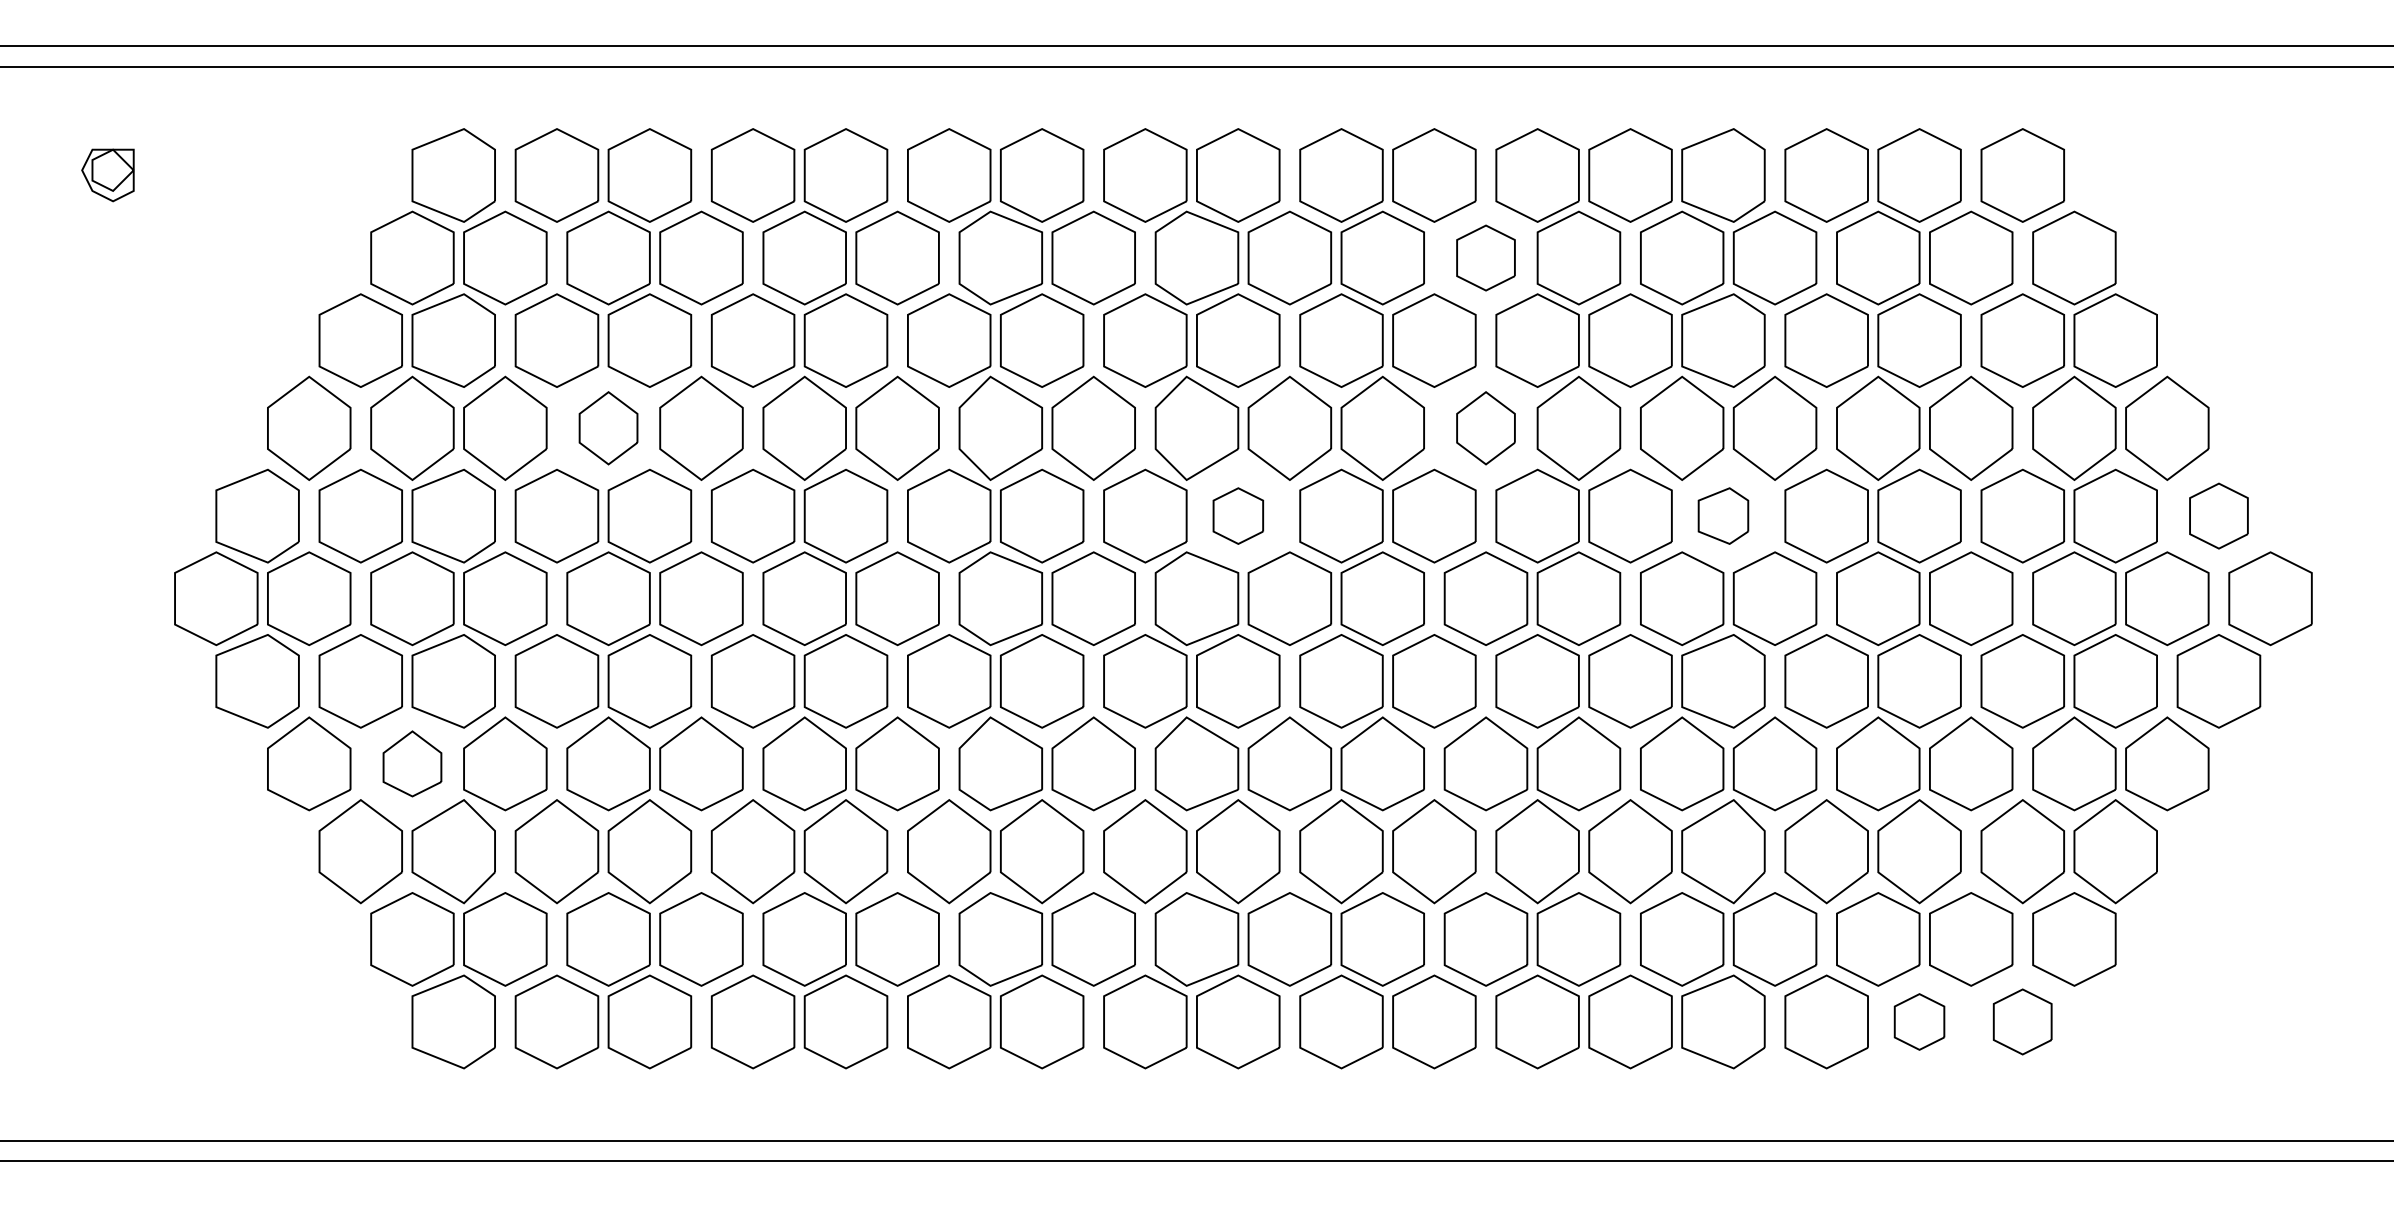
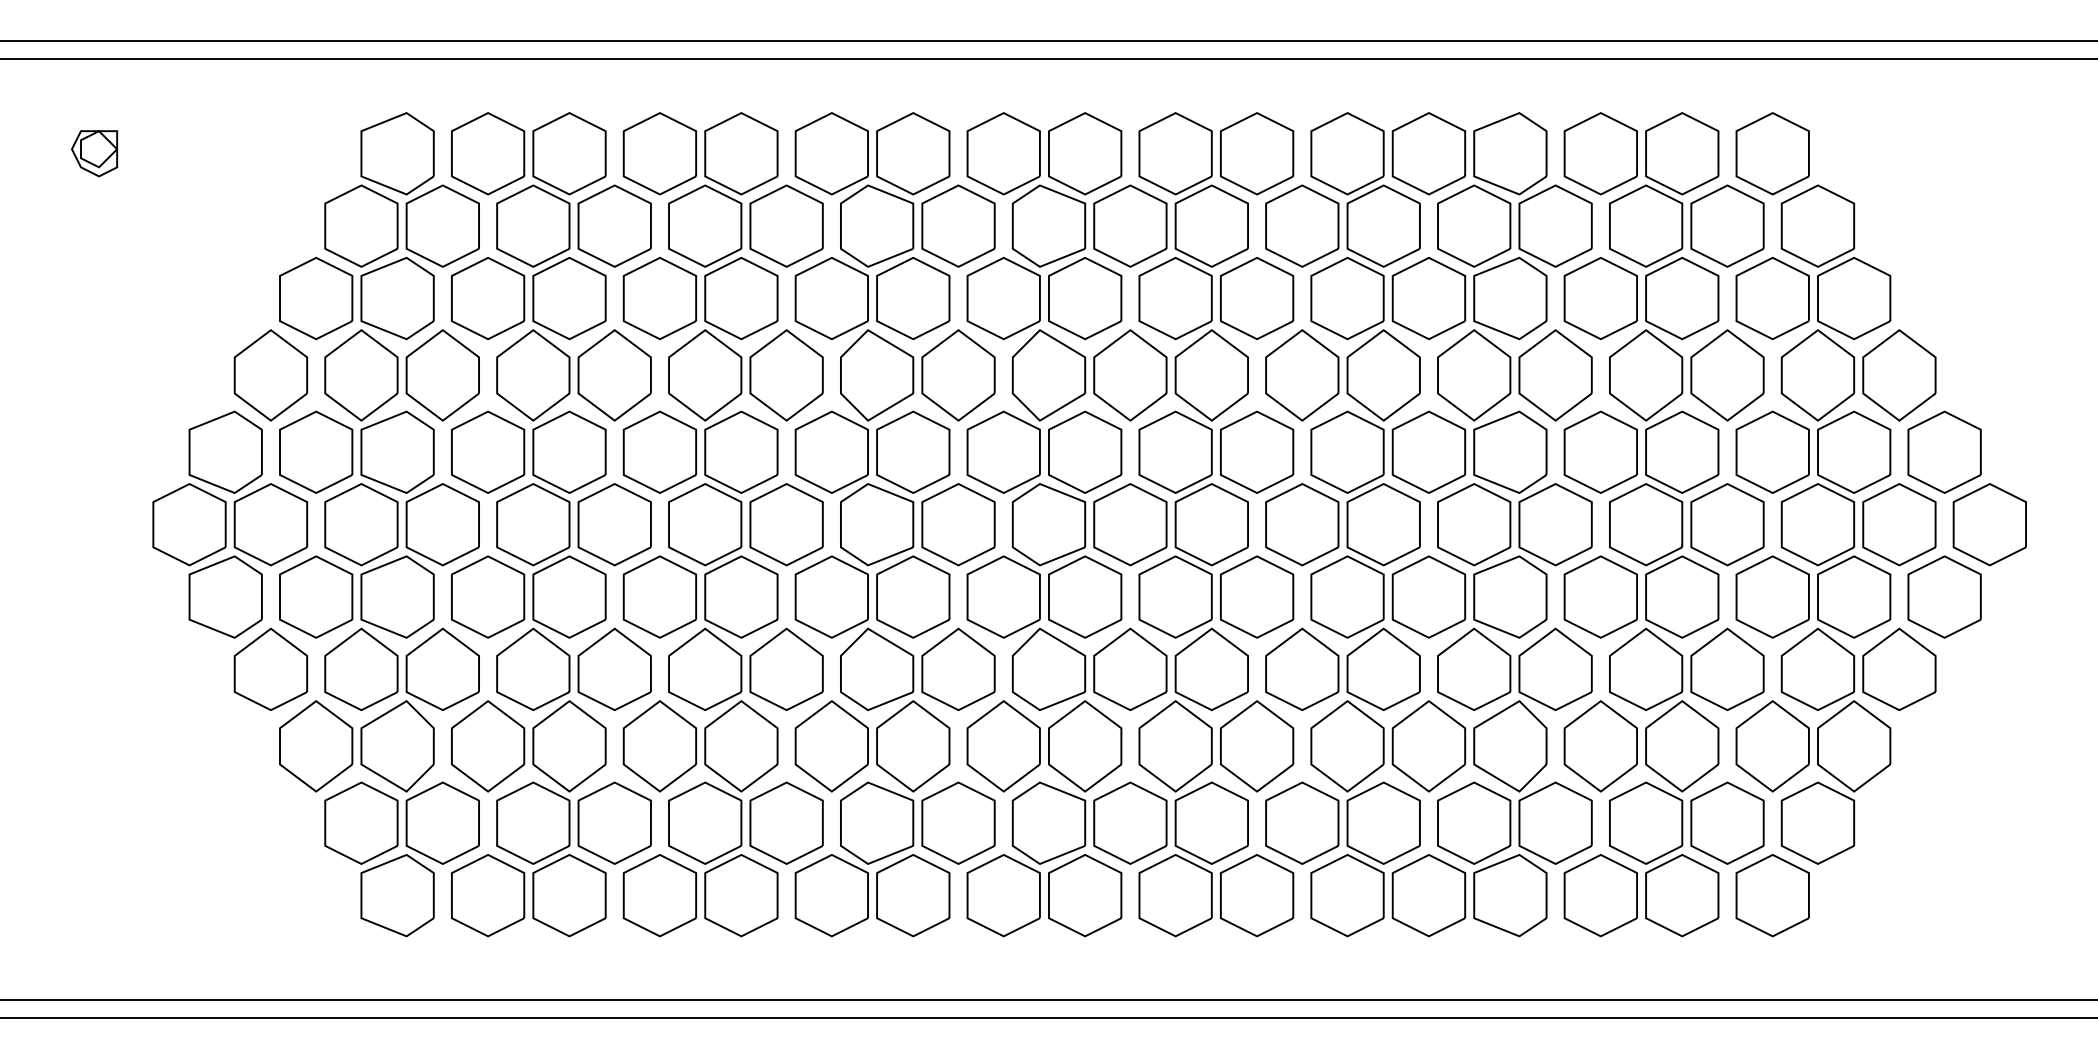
part: (1485, 257) -> (1301, 225), size x1.43
part: (608, 427) -> (533, 374), size x1.43
part: (1485, 427) -> (1301, 374), size x1.43
part: (1238, 515) -> (1085, 451), size x1.67
part: (1723, 515) -> (1510, 451), size x1.67
part: (2218, 515) -> (1944, 451), size x1.43
part: (412, 763) -> (361, 669), size x1.43
part: (1919, 1021) -> (1682, 895), size x1.67
part: (2022, 1021) -> (1772, 895), size x1.43

